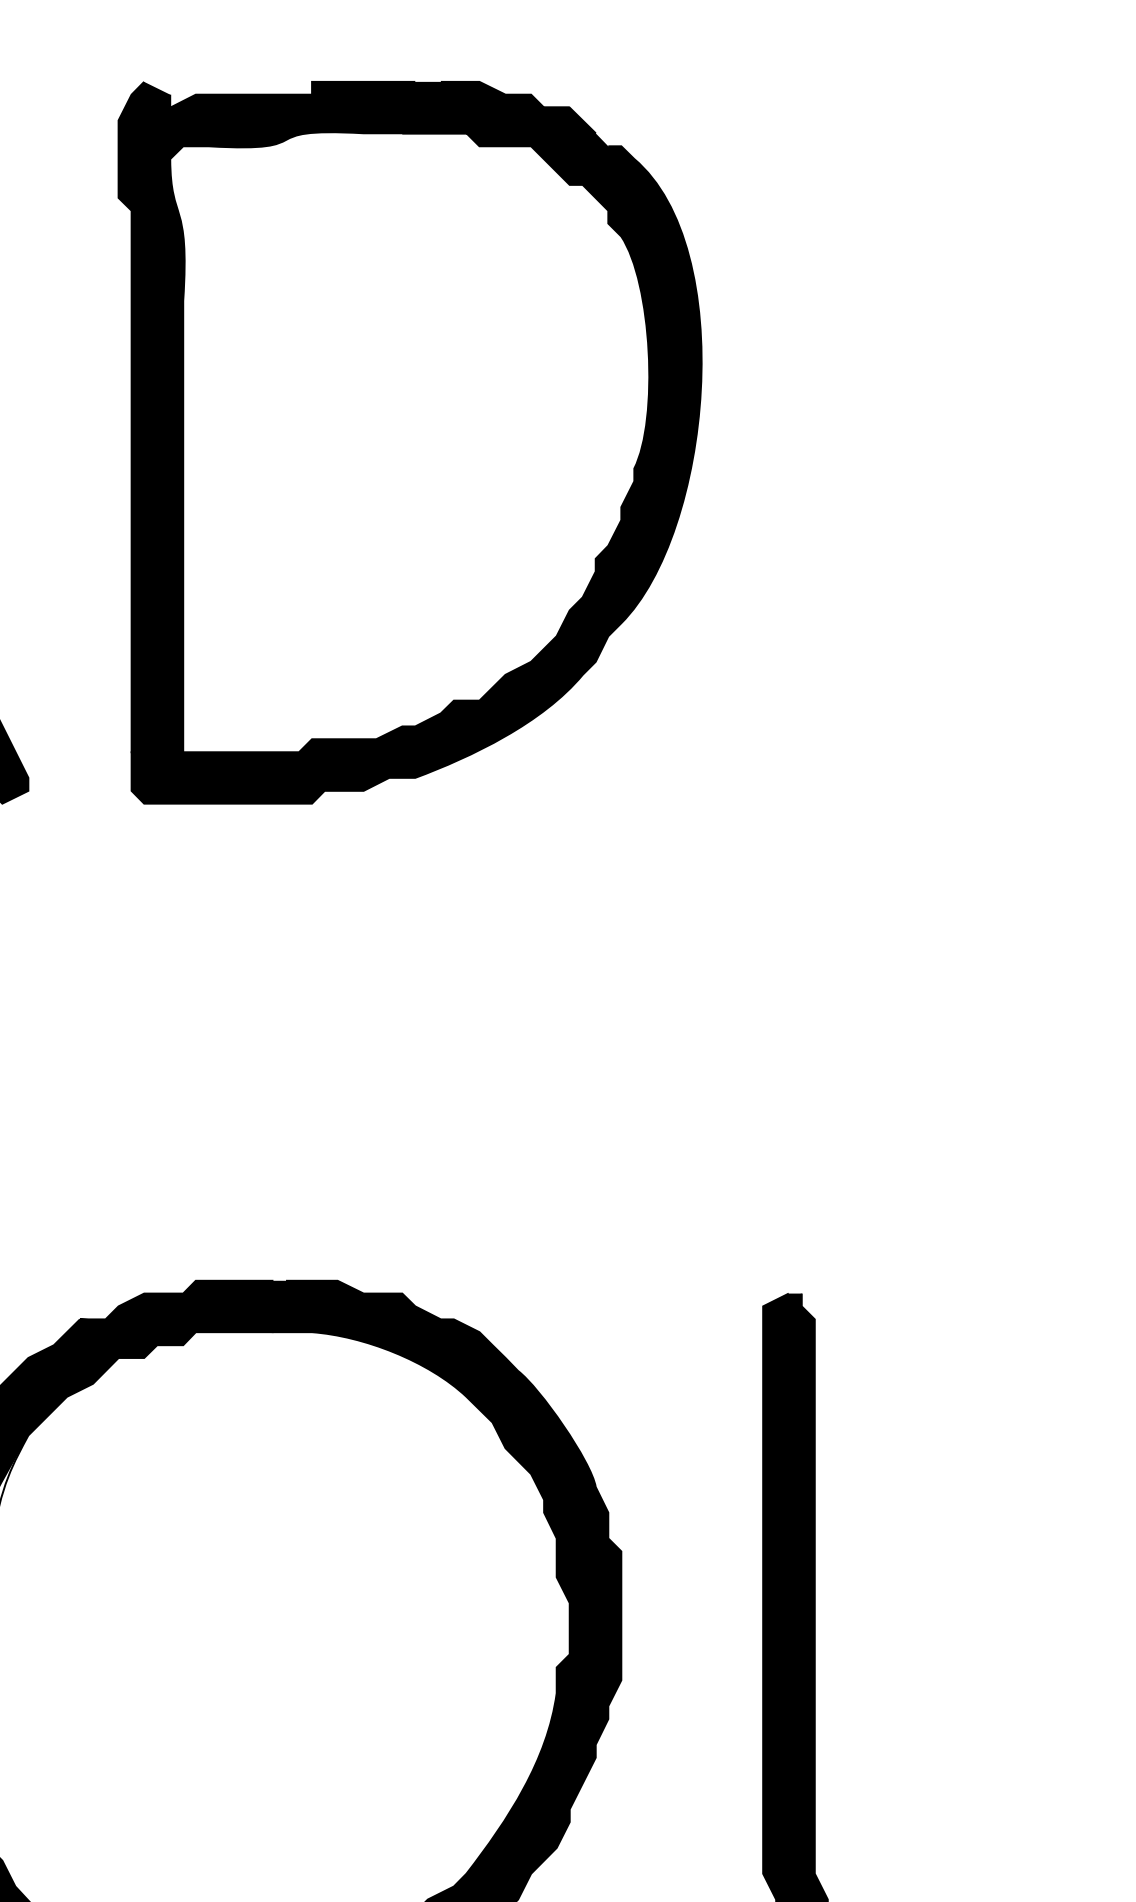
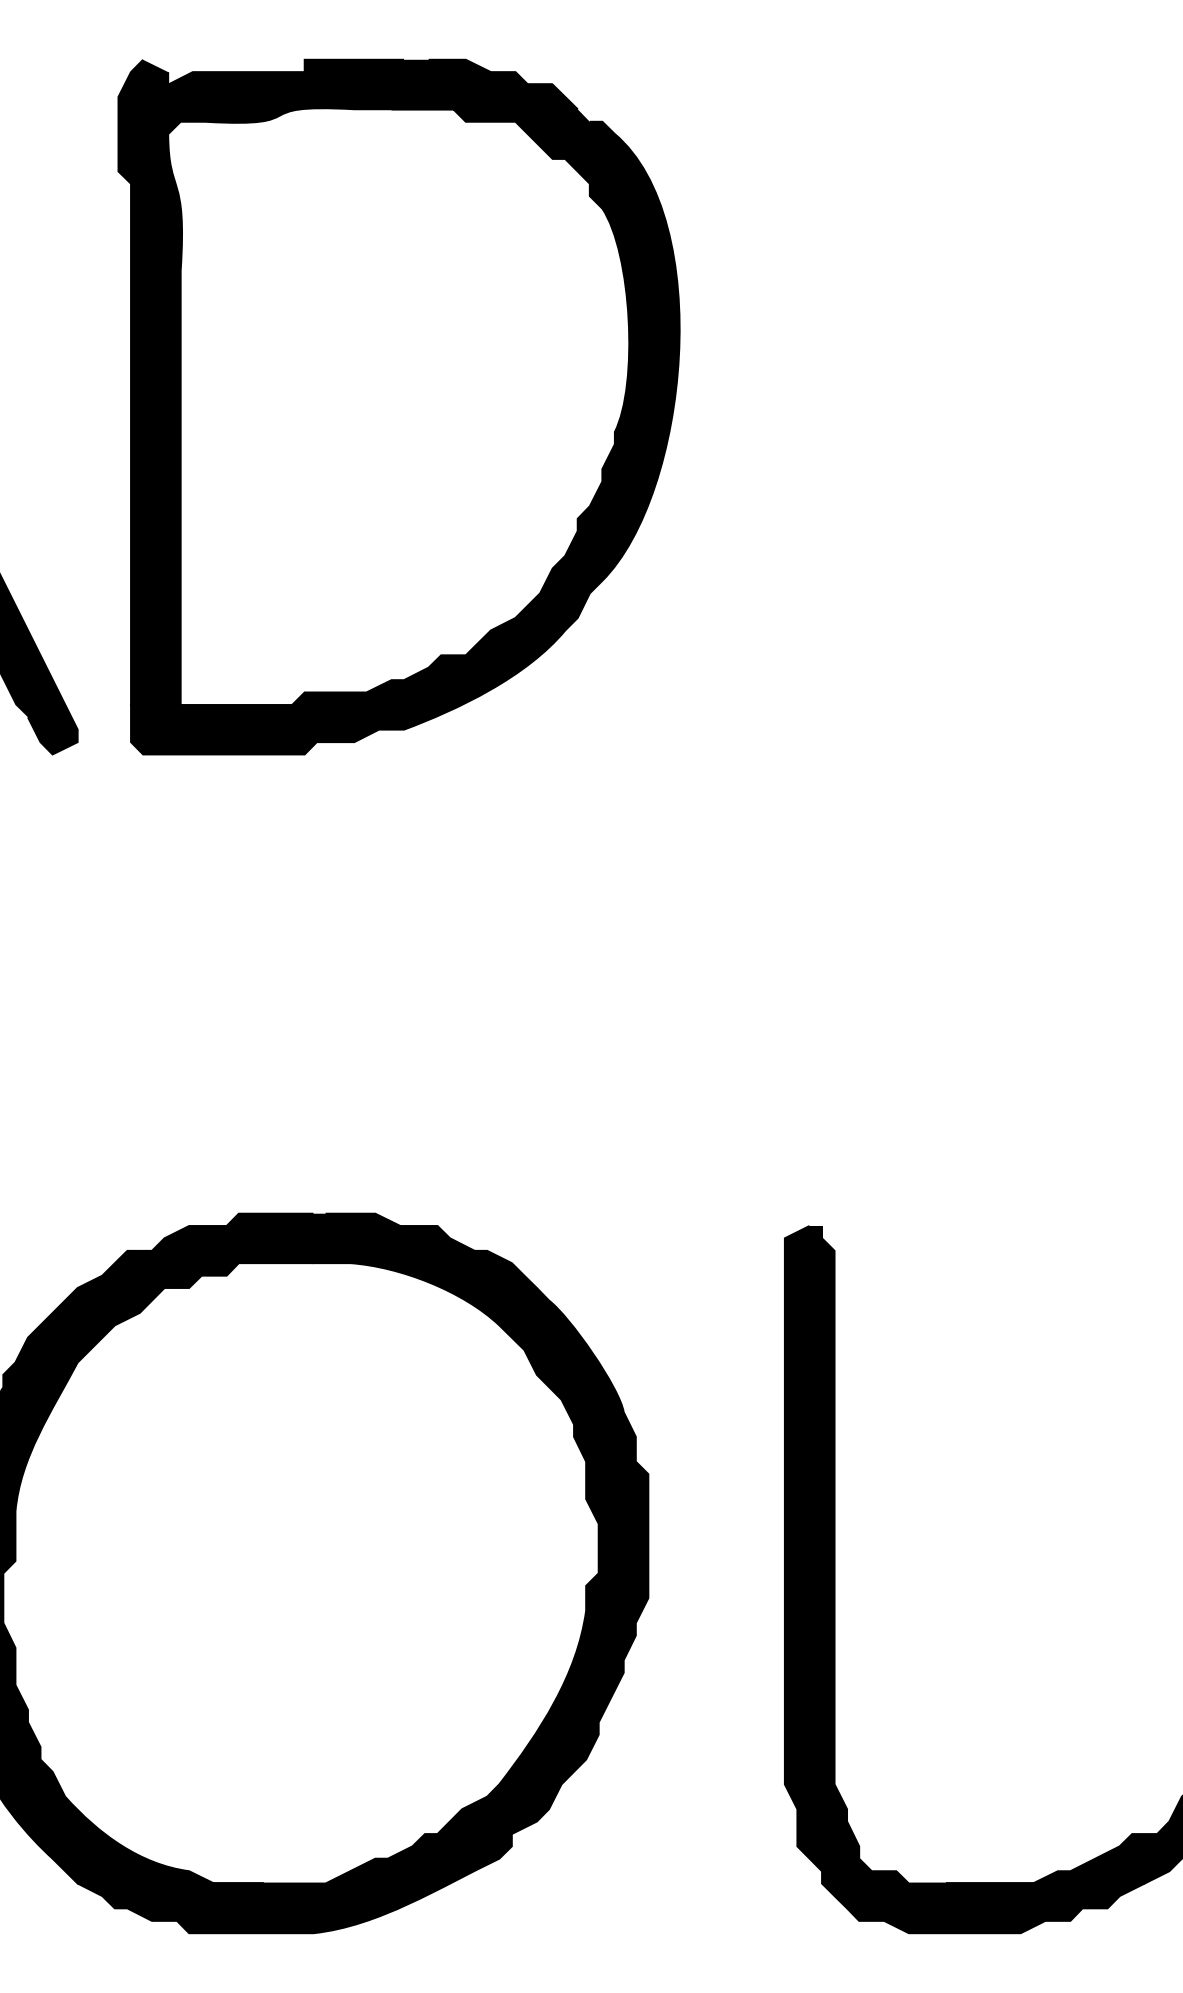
part: (409, 442) -> (398, 406), moved

